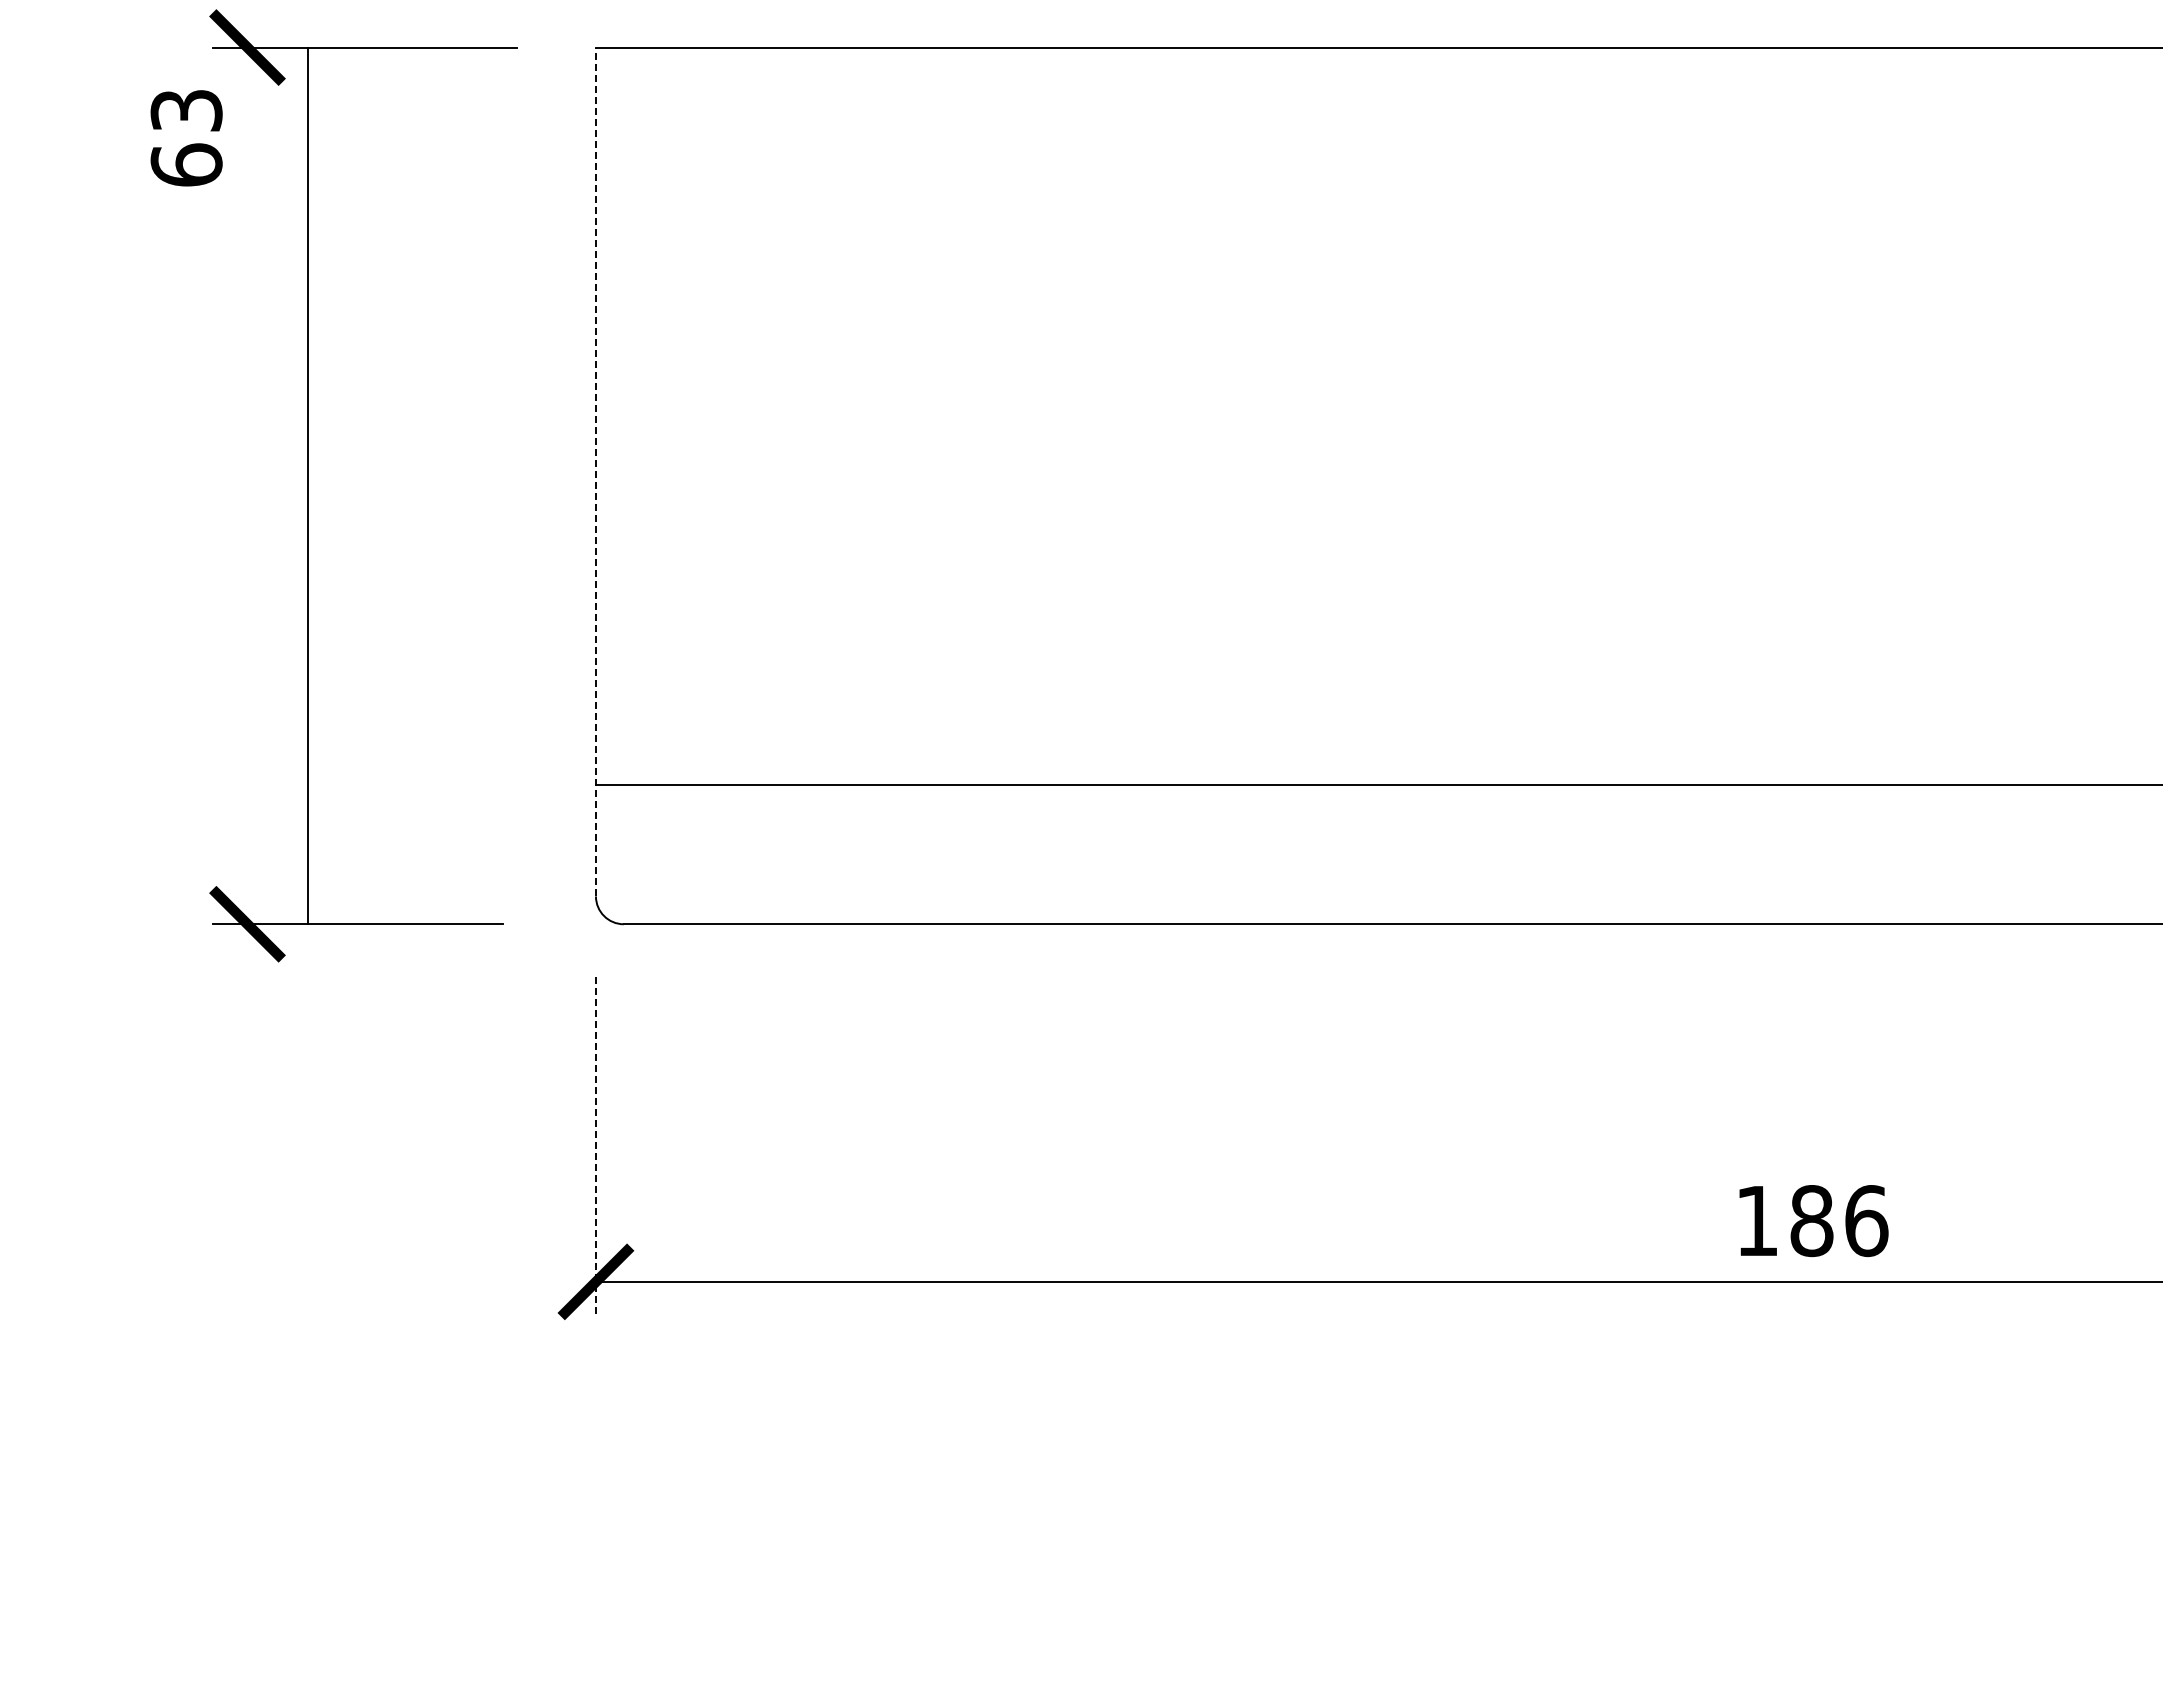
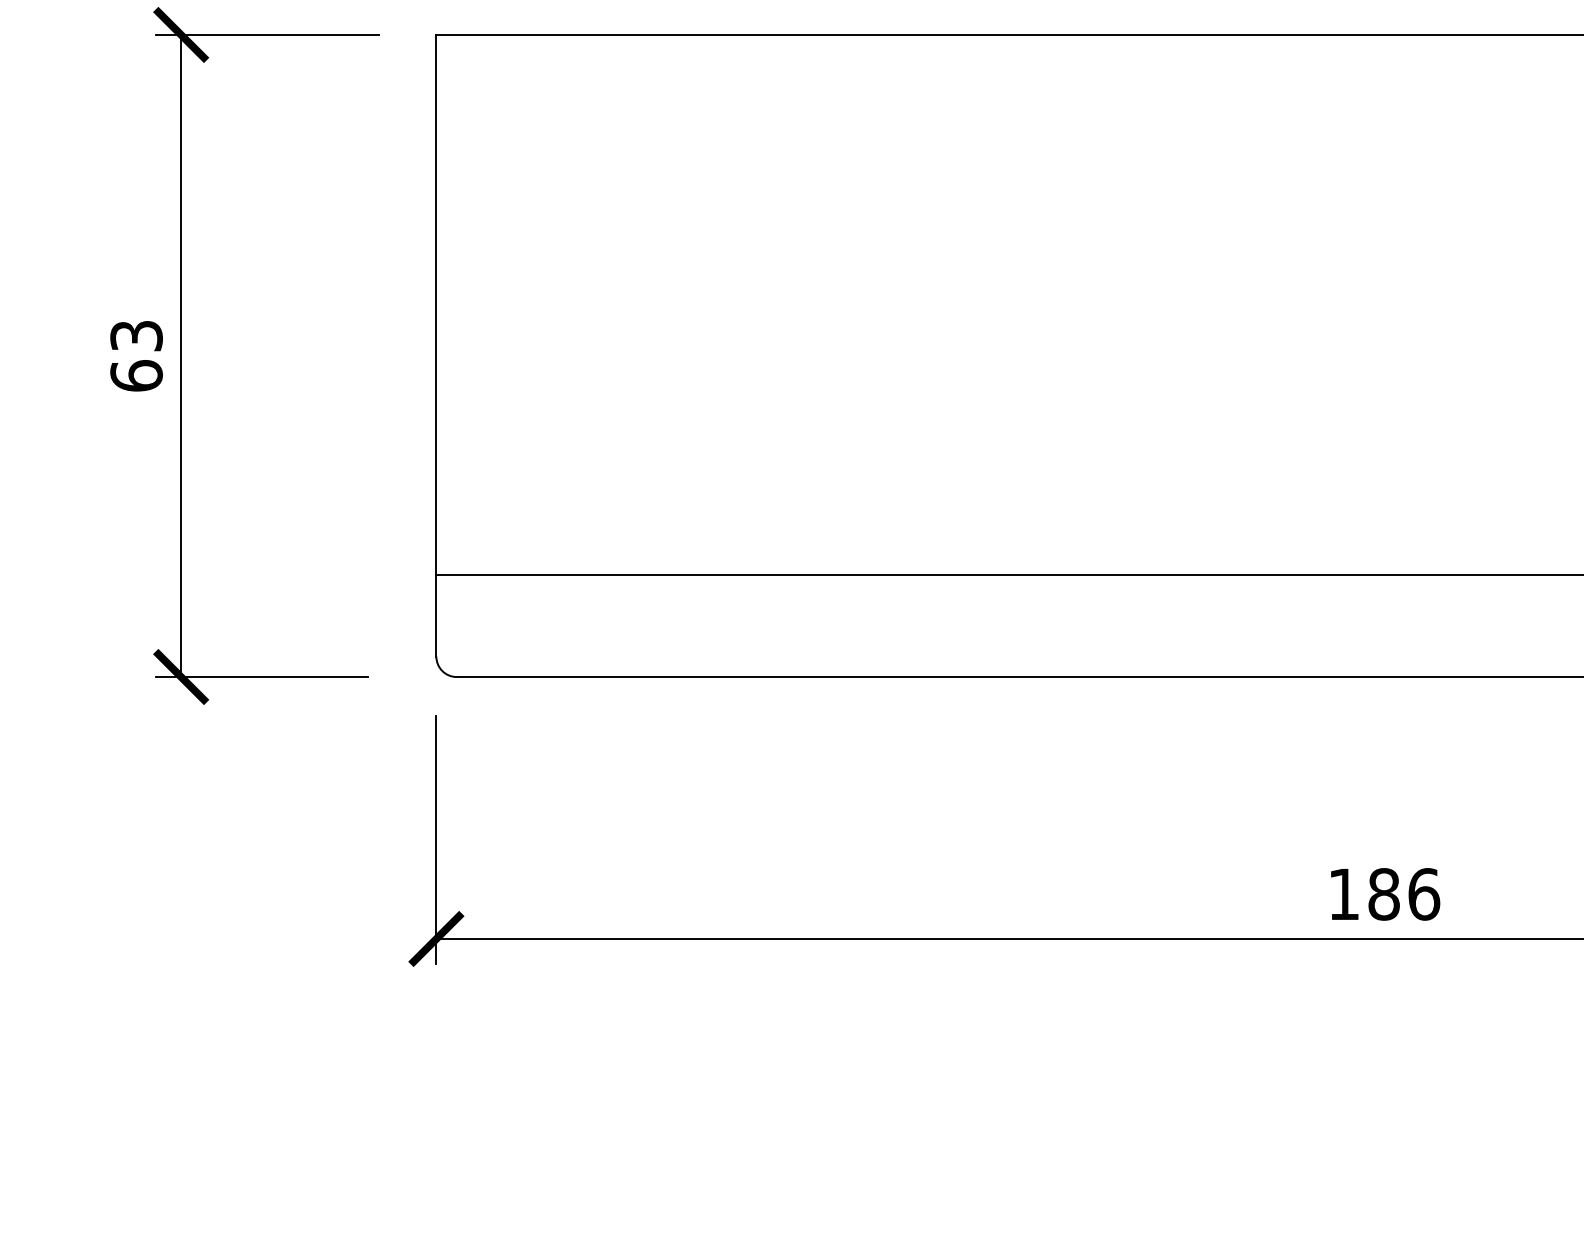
text: (186, 138) -> (136, 356), moved
line: (595, 471) -> (436, 345), dashed -> solid
line: (307, 485) -> (181, 355), moved
line: (595, 1146) -> (436, 839), dashed -> solid
text: (1813, 1221) -> (1385, 894), moved

